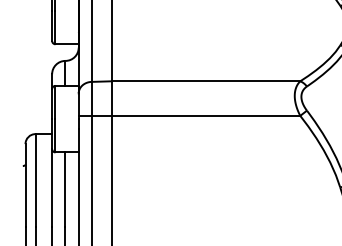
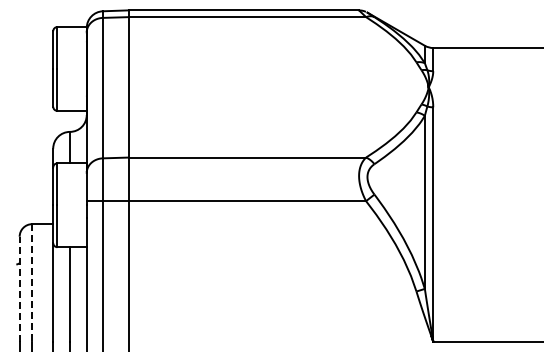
line: (35, 180) -> (32, 282), solid -> dashed
line: (25, 185) -> (19, 288), solid -> dashed

